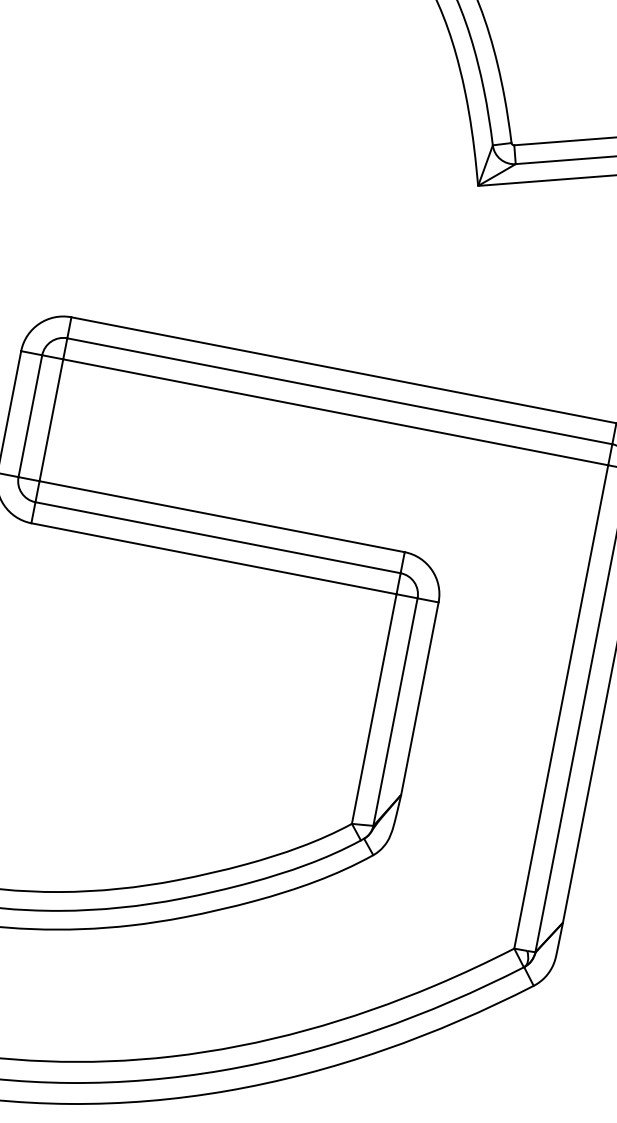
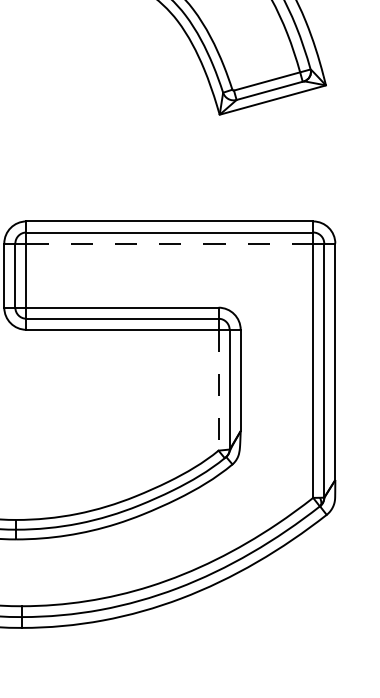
line: (337, 412) -> (170, 243), solid -> dashed
line: (373, 709) -> (218, 390), solid -> dashed

